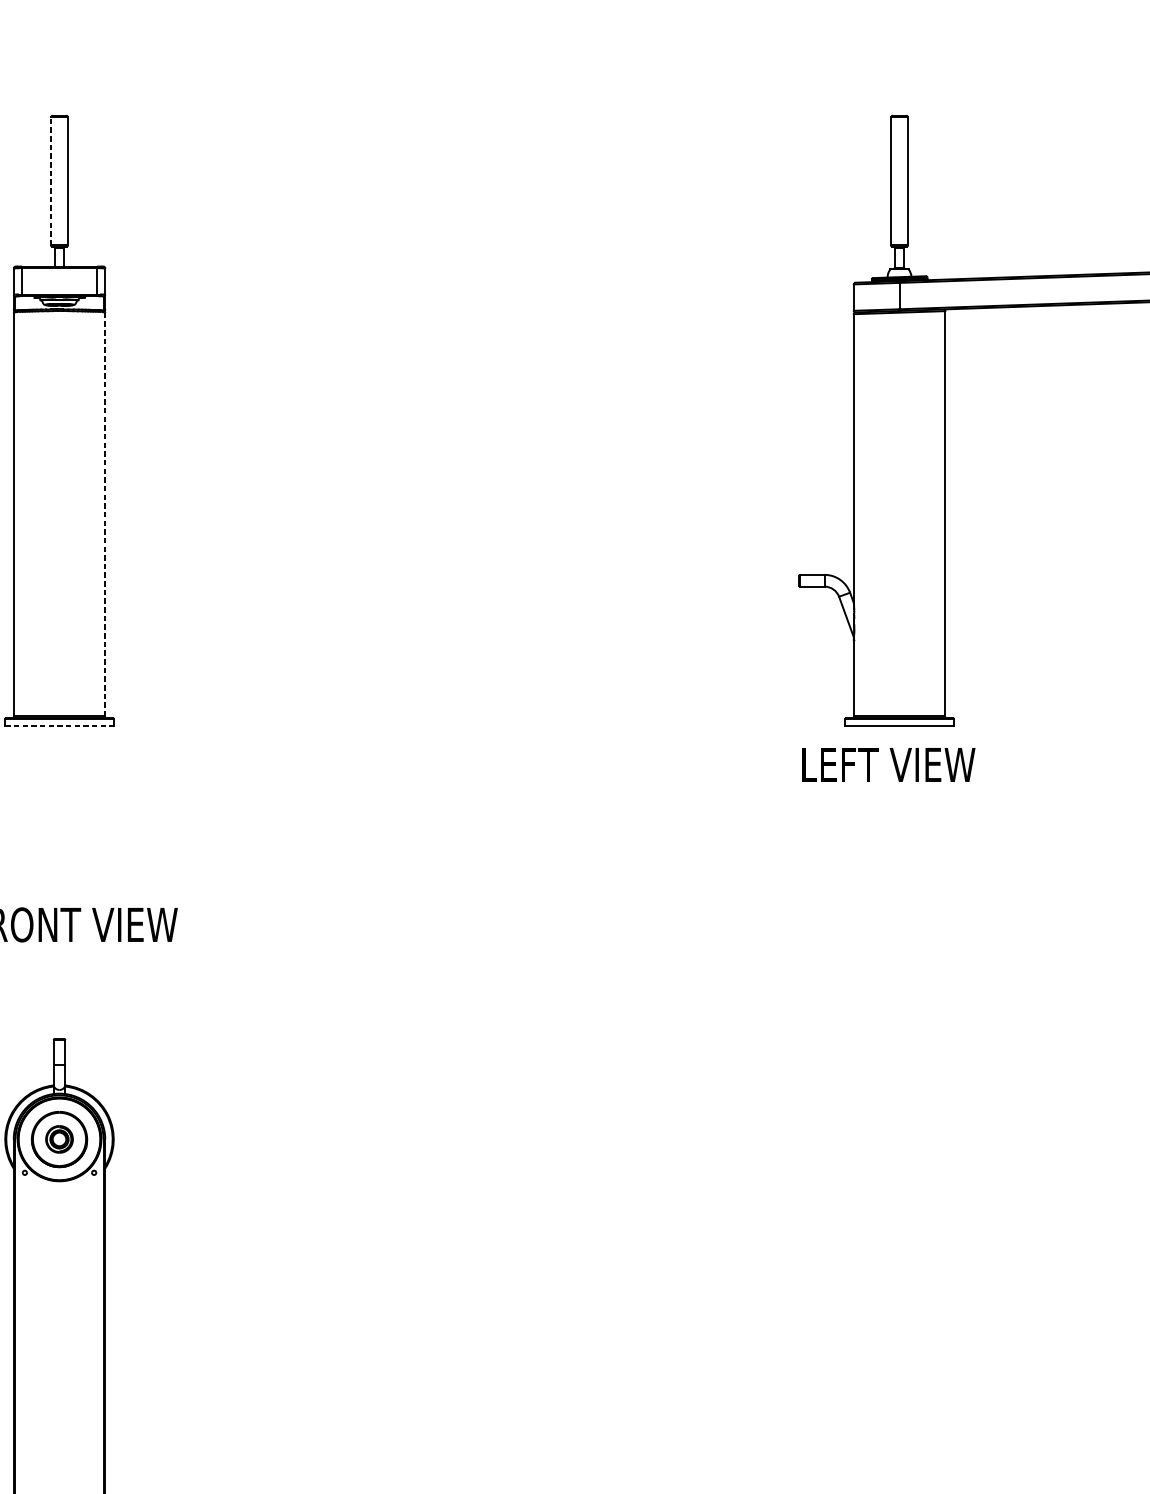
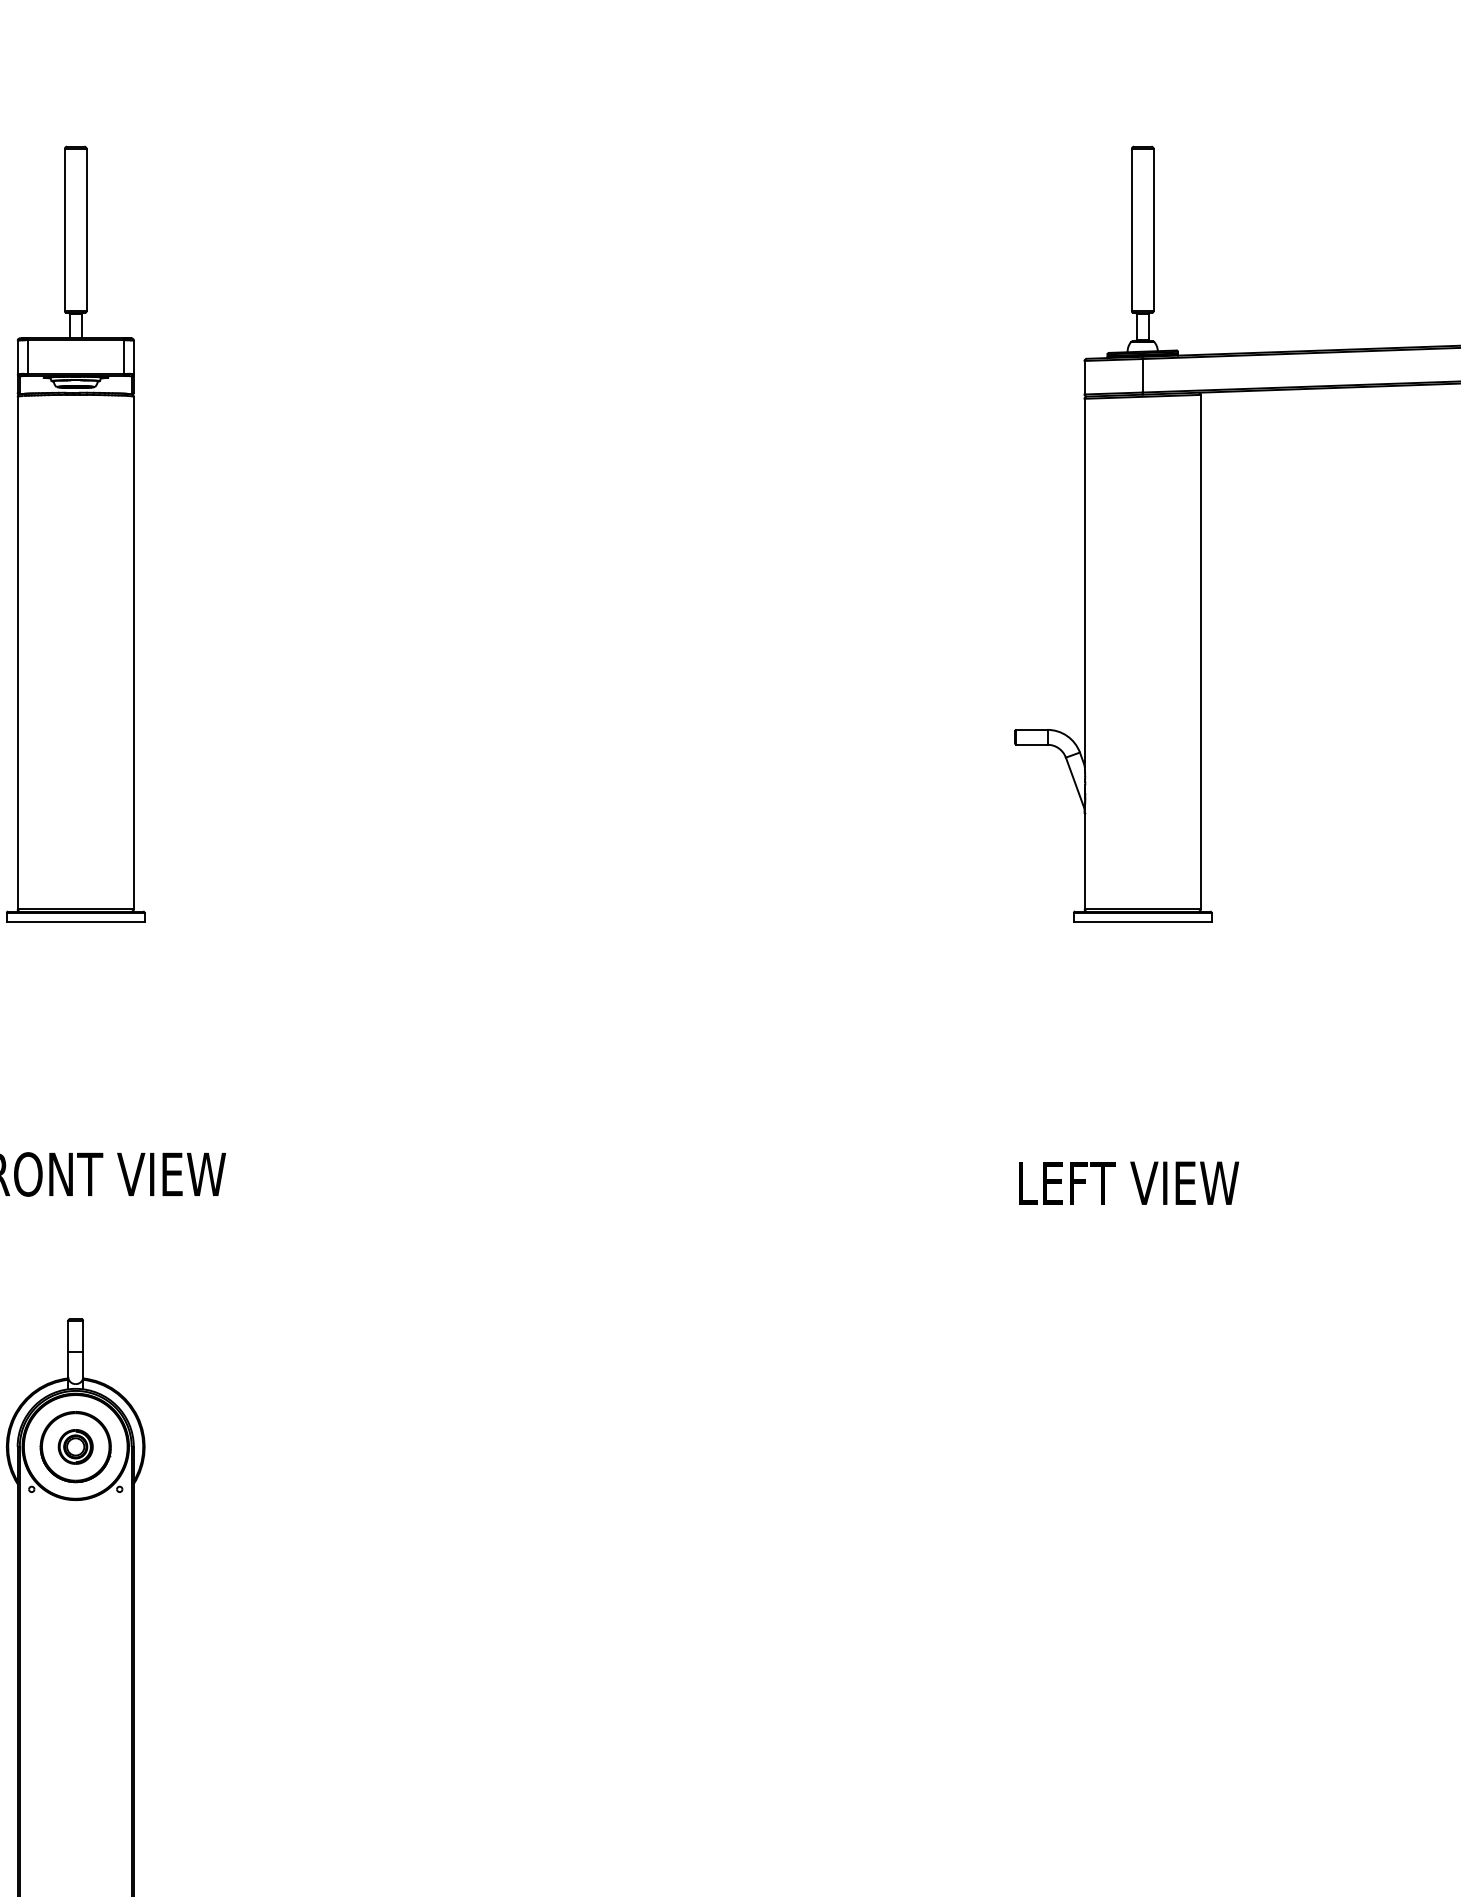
line: (50, 180) -> (64, 229), dashed -> solid
line: (104, 514) -> (133, 653), dashed -> solid
line: (59, 726) -> (75, 922), dashed -> solid
text: (889, 764) -> (1129, 1182), moved

